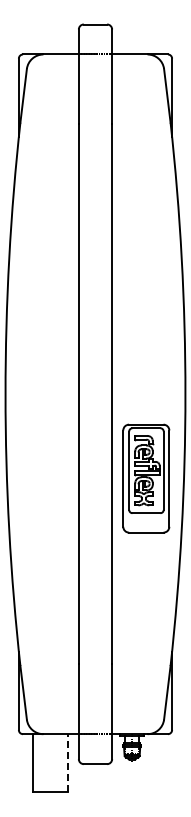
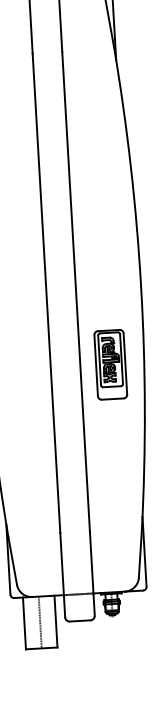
part: (146, 478) -> (110, 364), size x0.71
line: (68, 762) -> (56, 620), dashed -> solid
line: (50, 763) -> (40, 622), added

